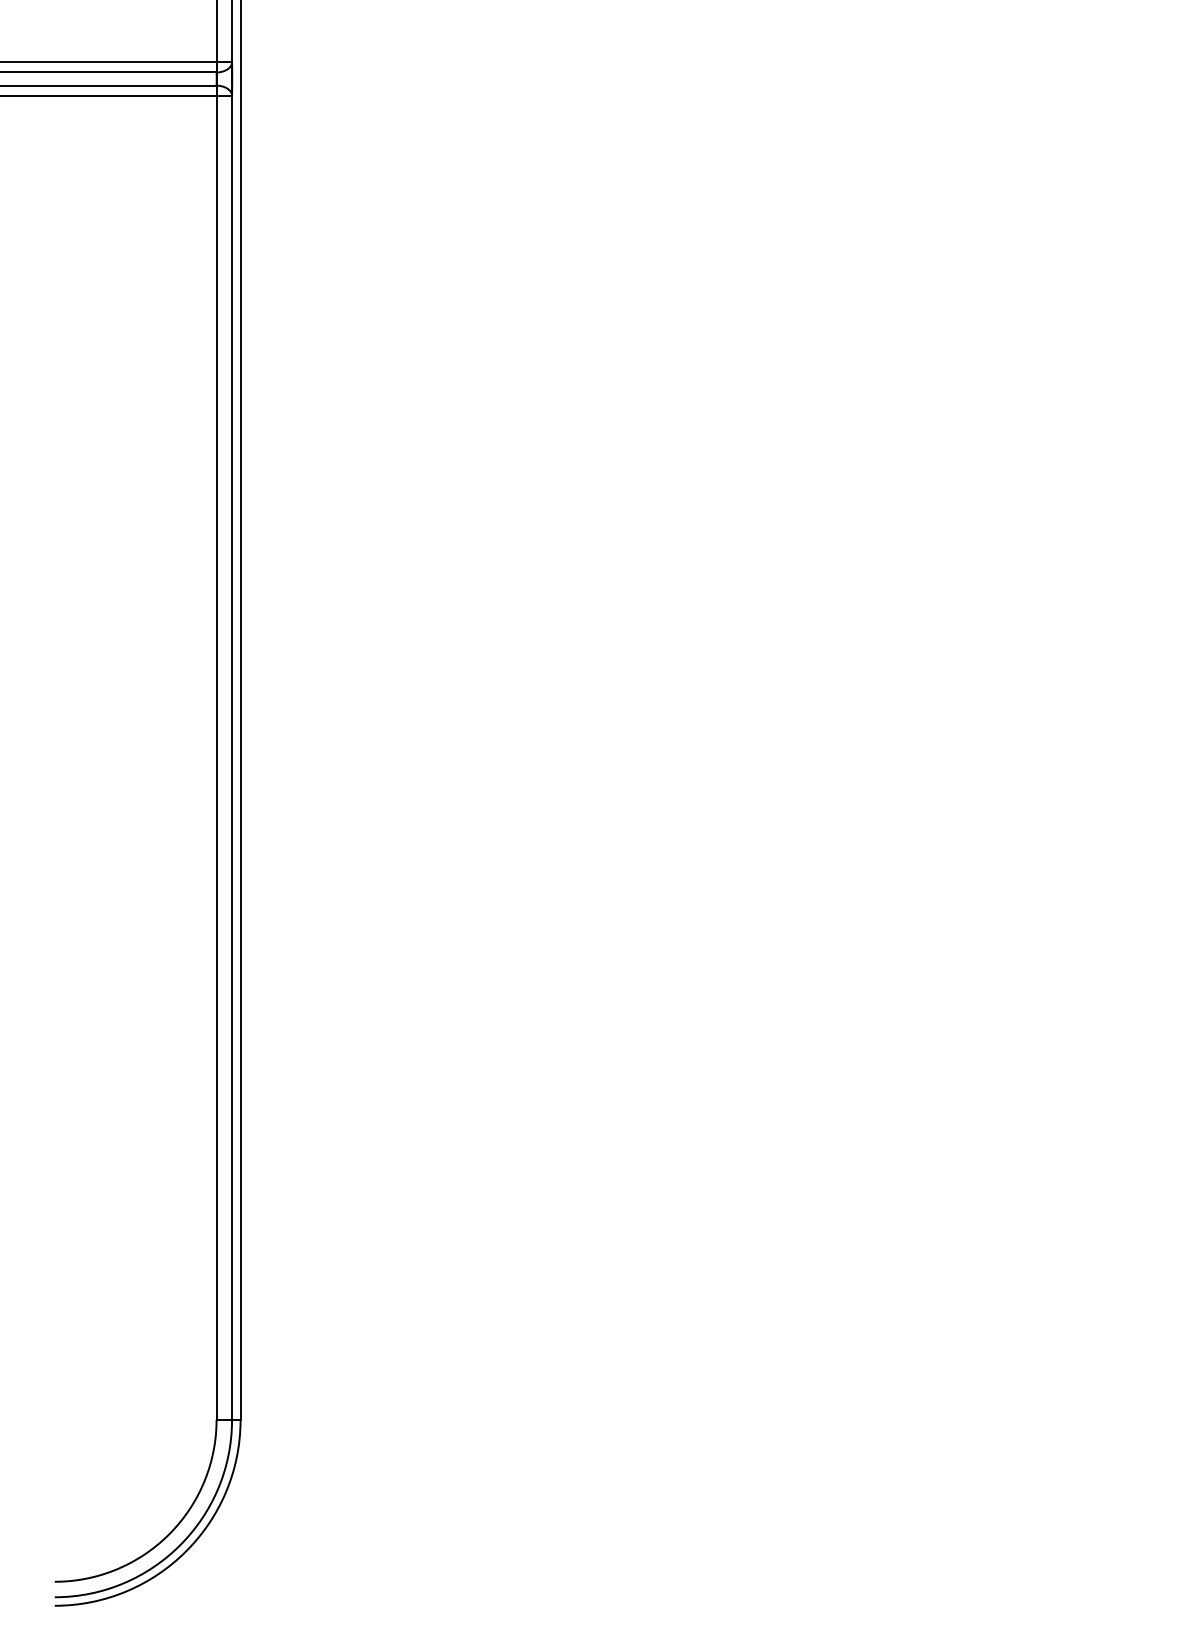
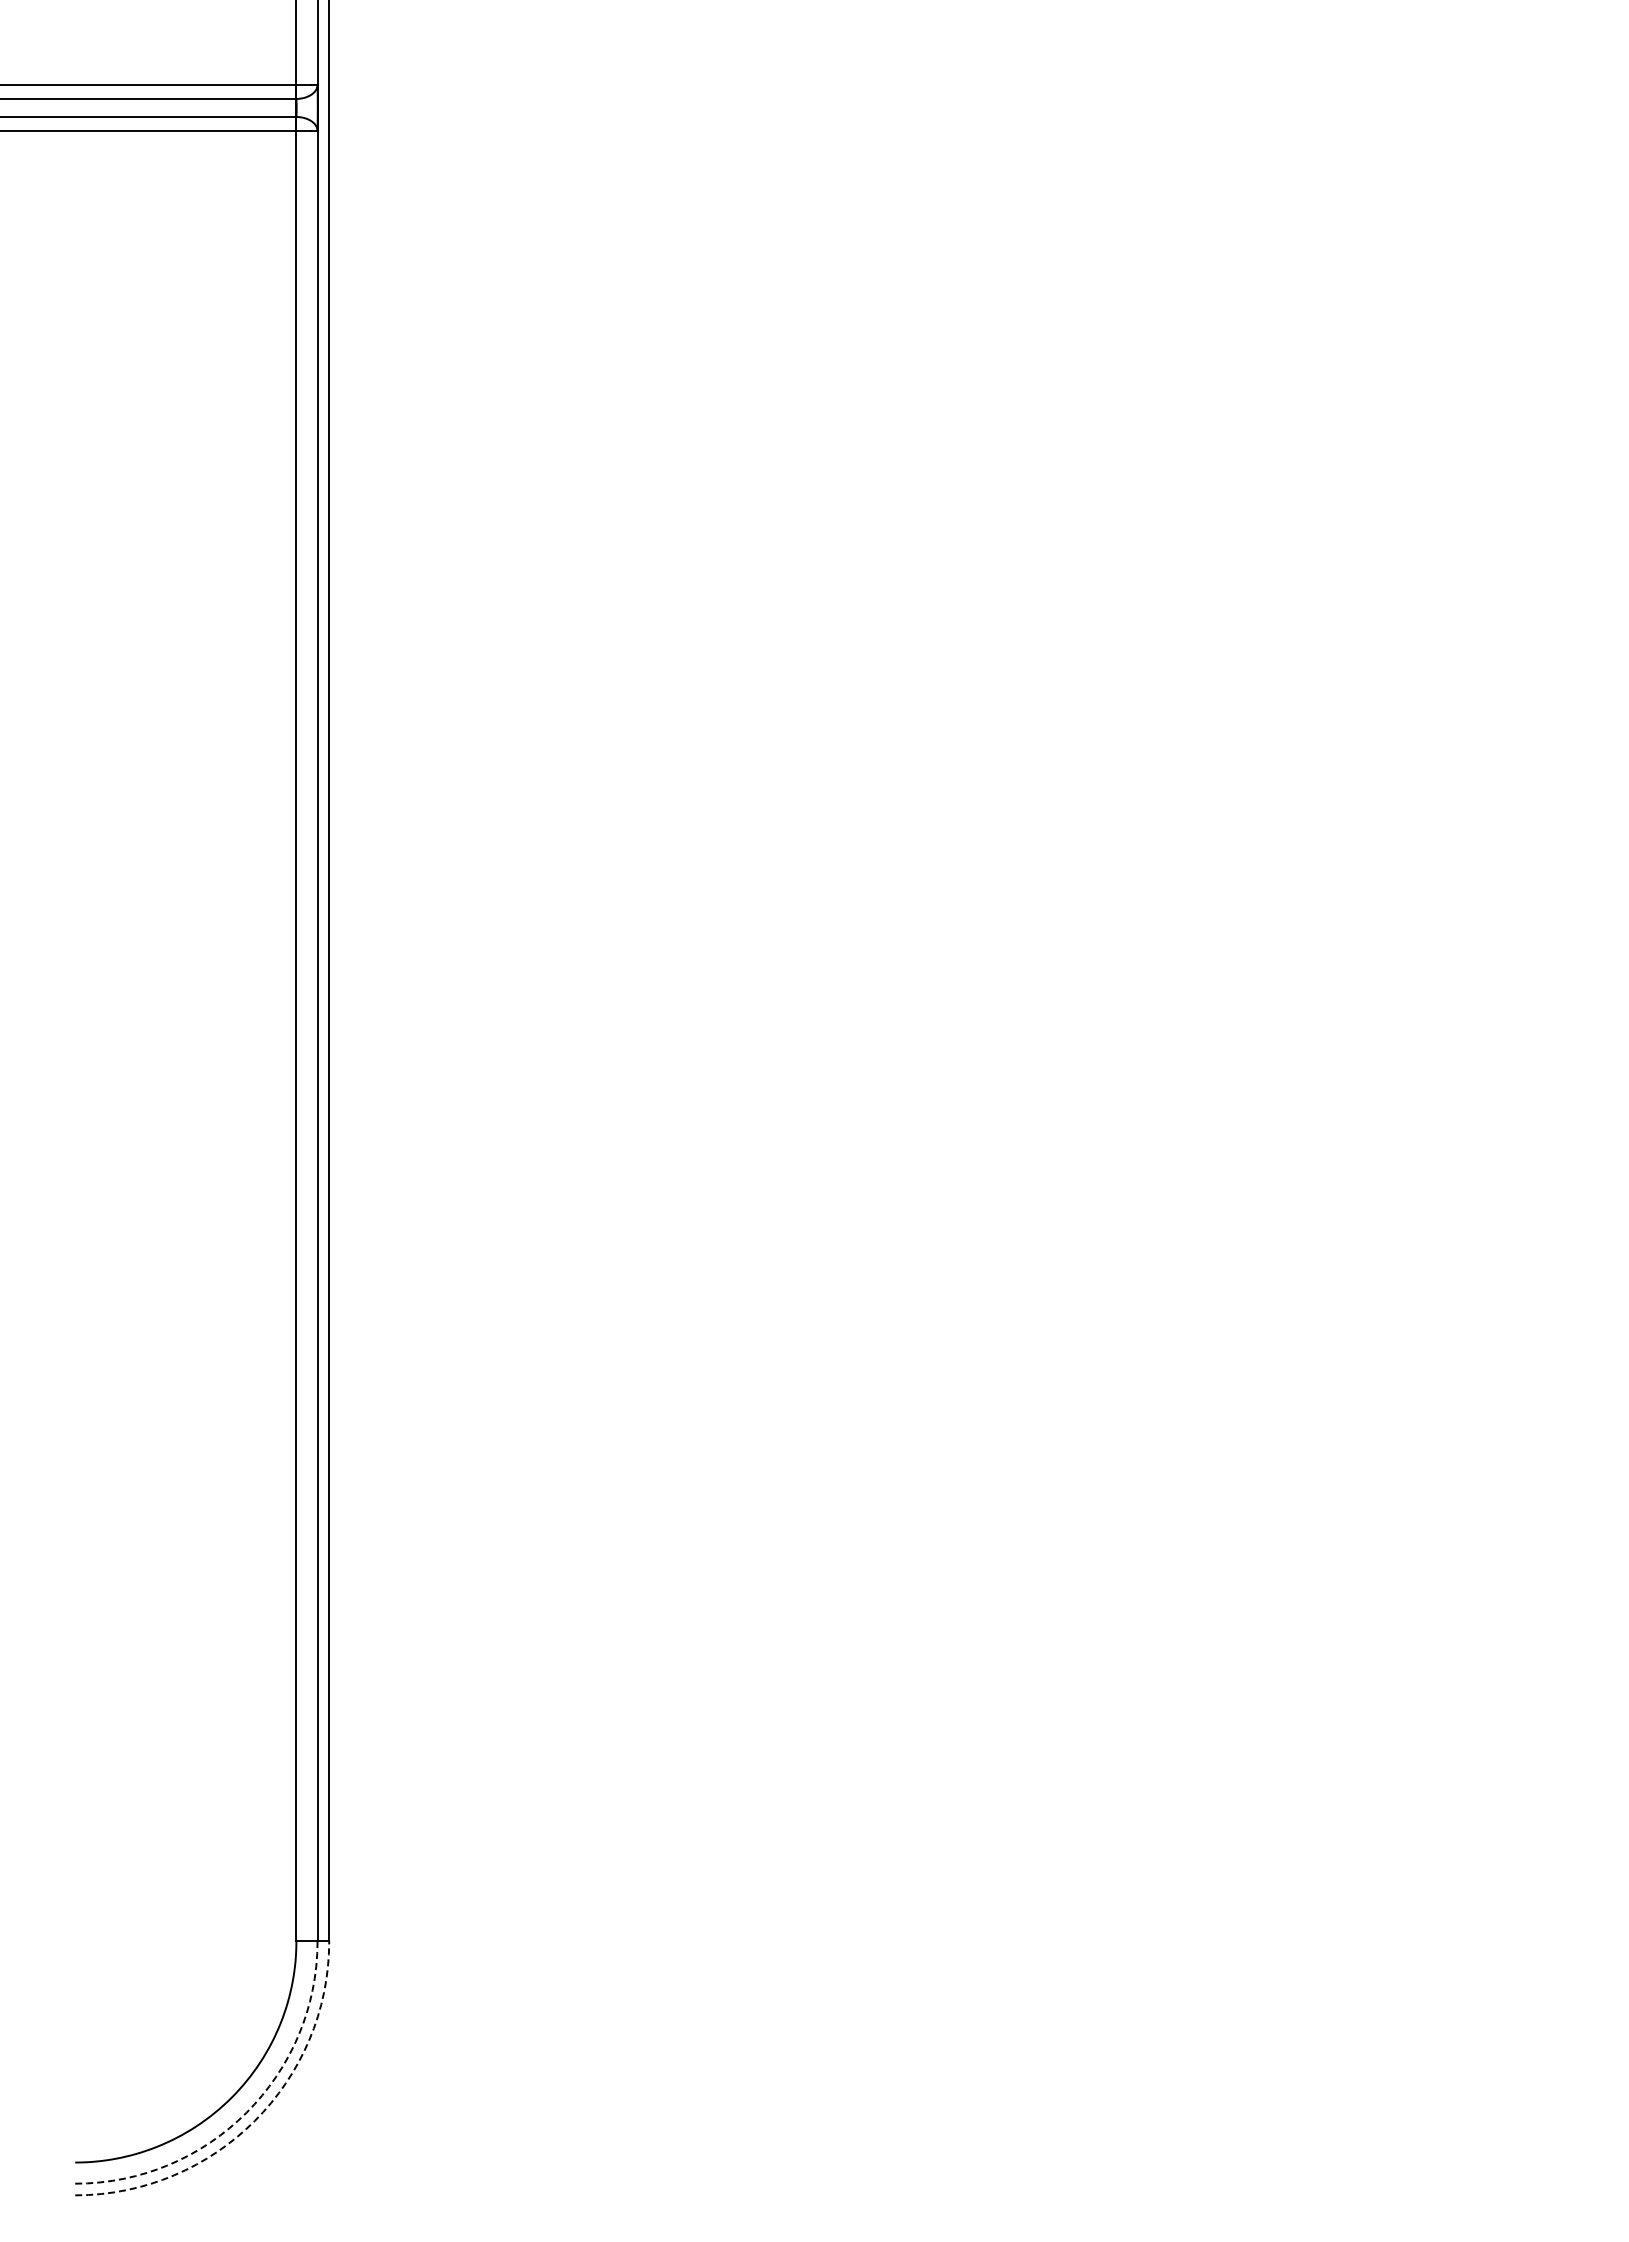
arc: (180, 1545) -> (246, 2112), solid -> dashed
arc: (185, 1551) -> (254, 2120), solid -> dashed

